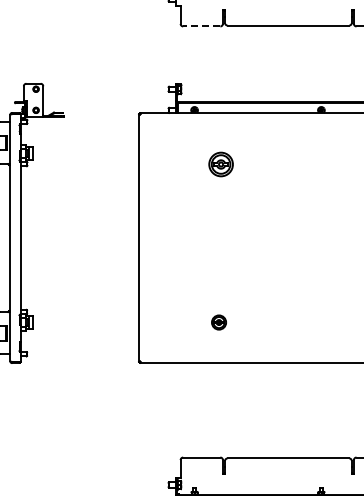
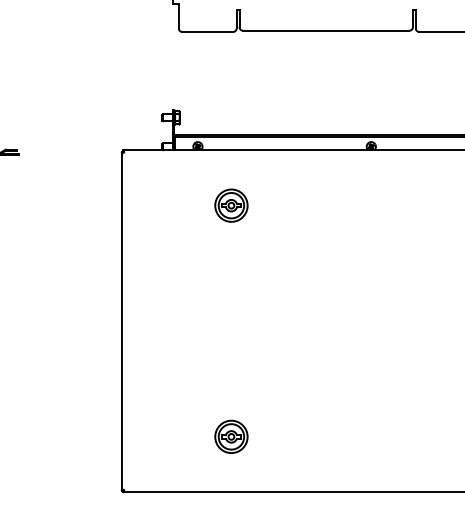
line: (201, 26) -> (207, 32), dashed -> solid
part: (220, 164) -> (230, 205), moved
part: (218, 322) -> (230, 436), size x1.67

